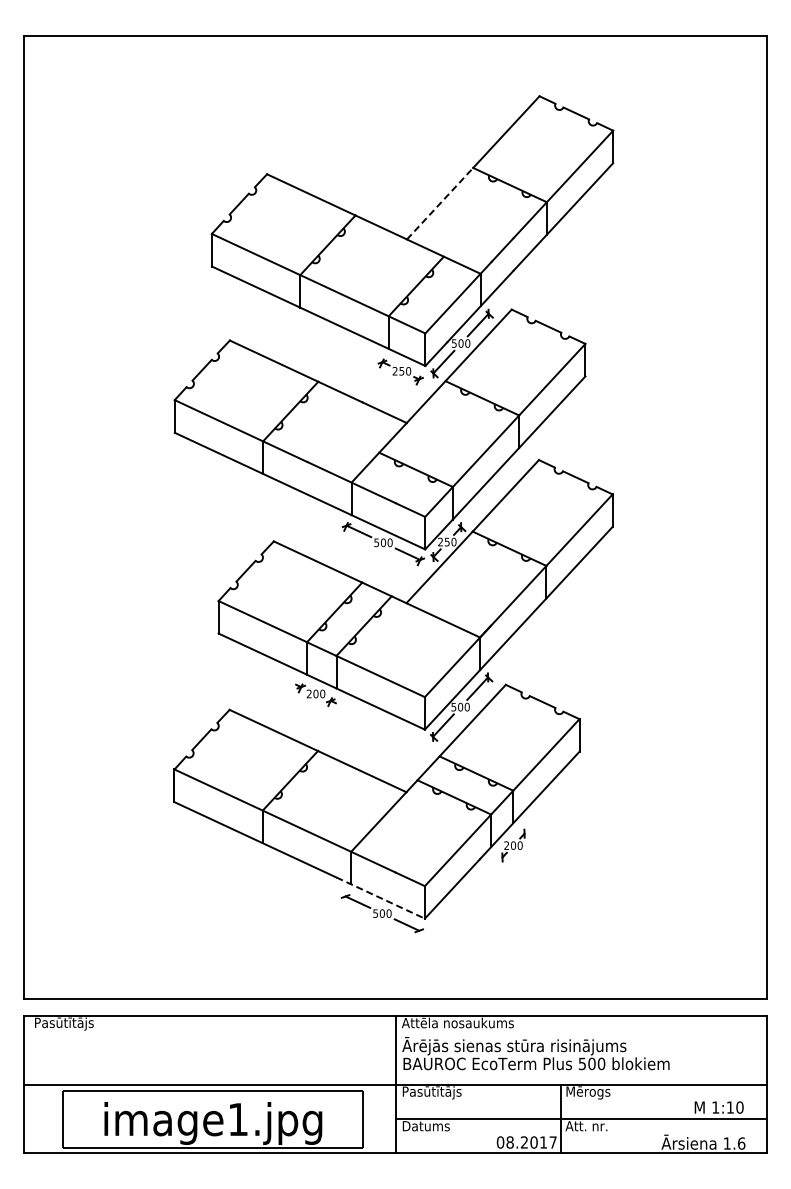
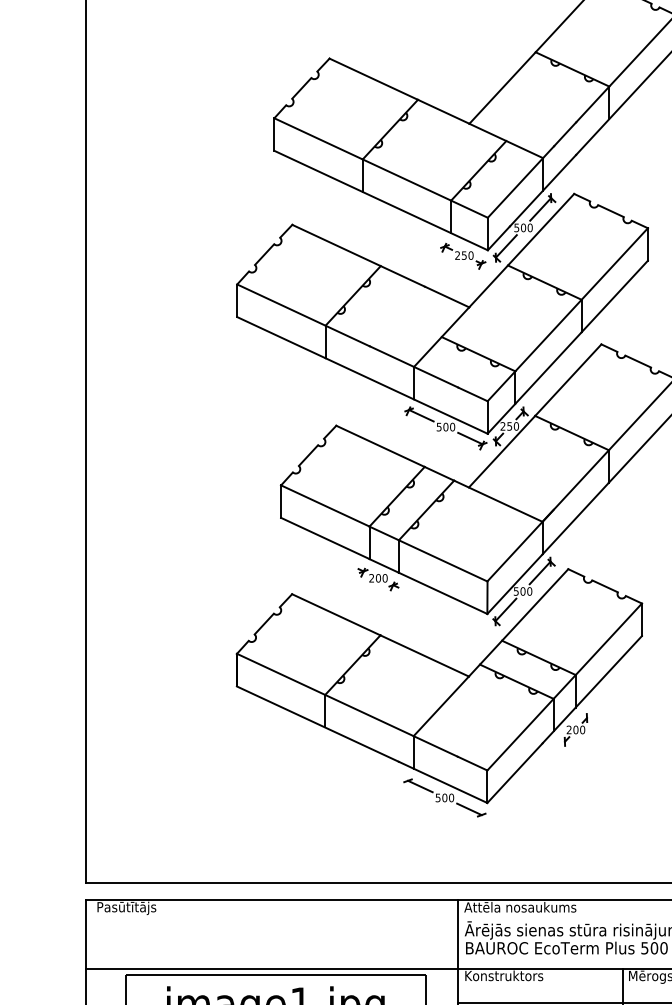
line: (440, 203) -> (502, 87), dashed -> solid
line: (380, 898) -> (442, 782), dashed -> solid
text: (442, 1092) -> (504, 976), Pasūtītājs -> Konstruktors

